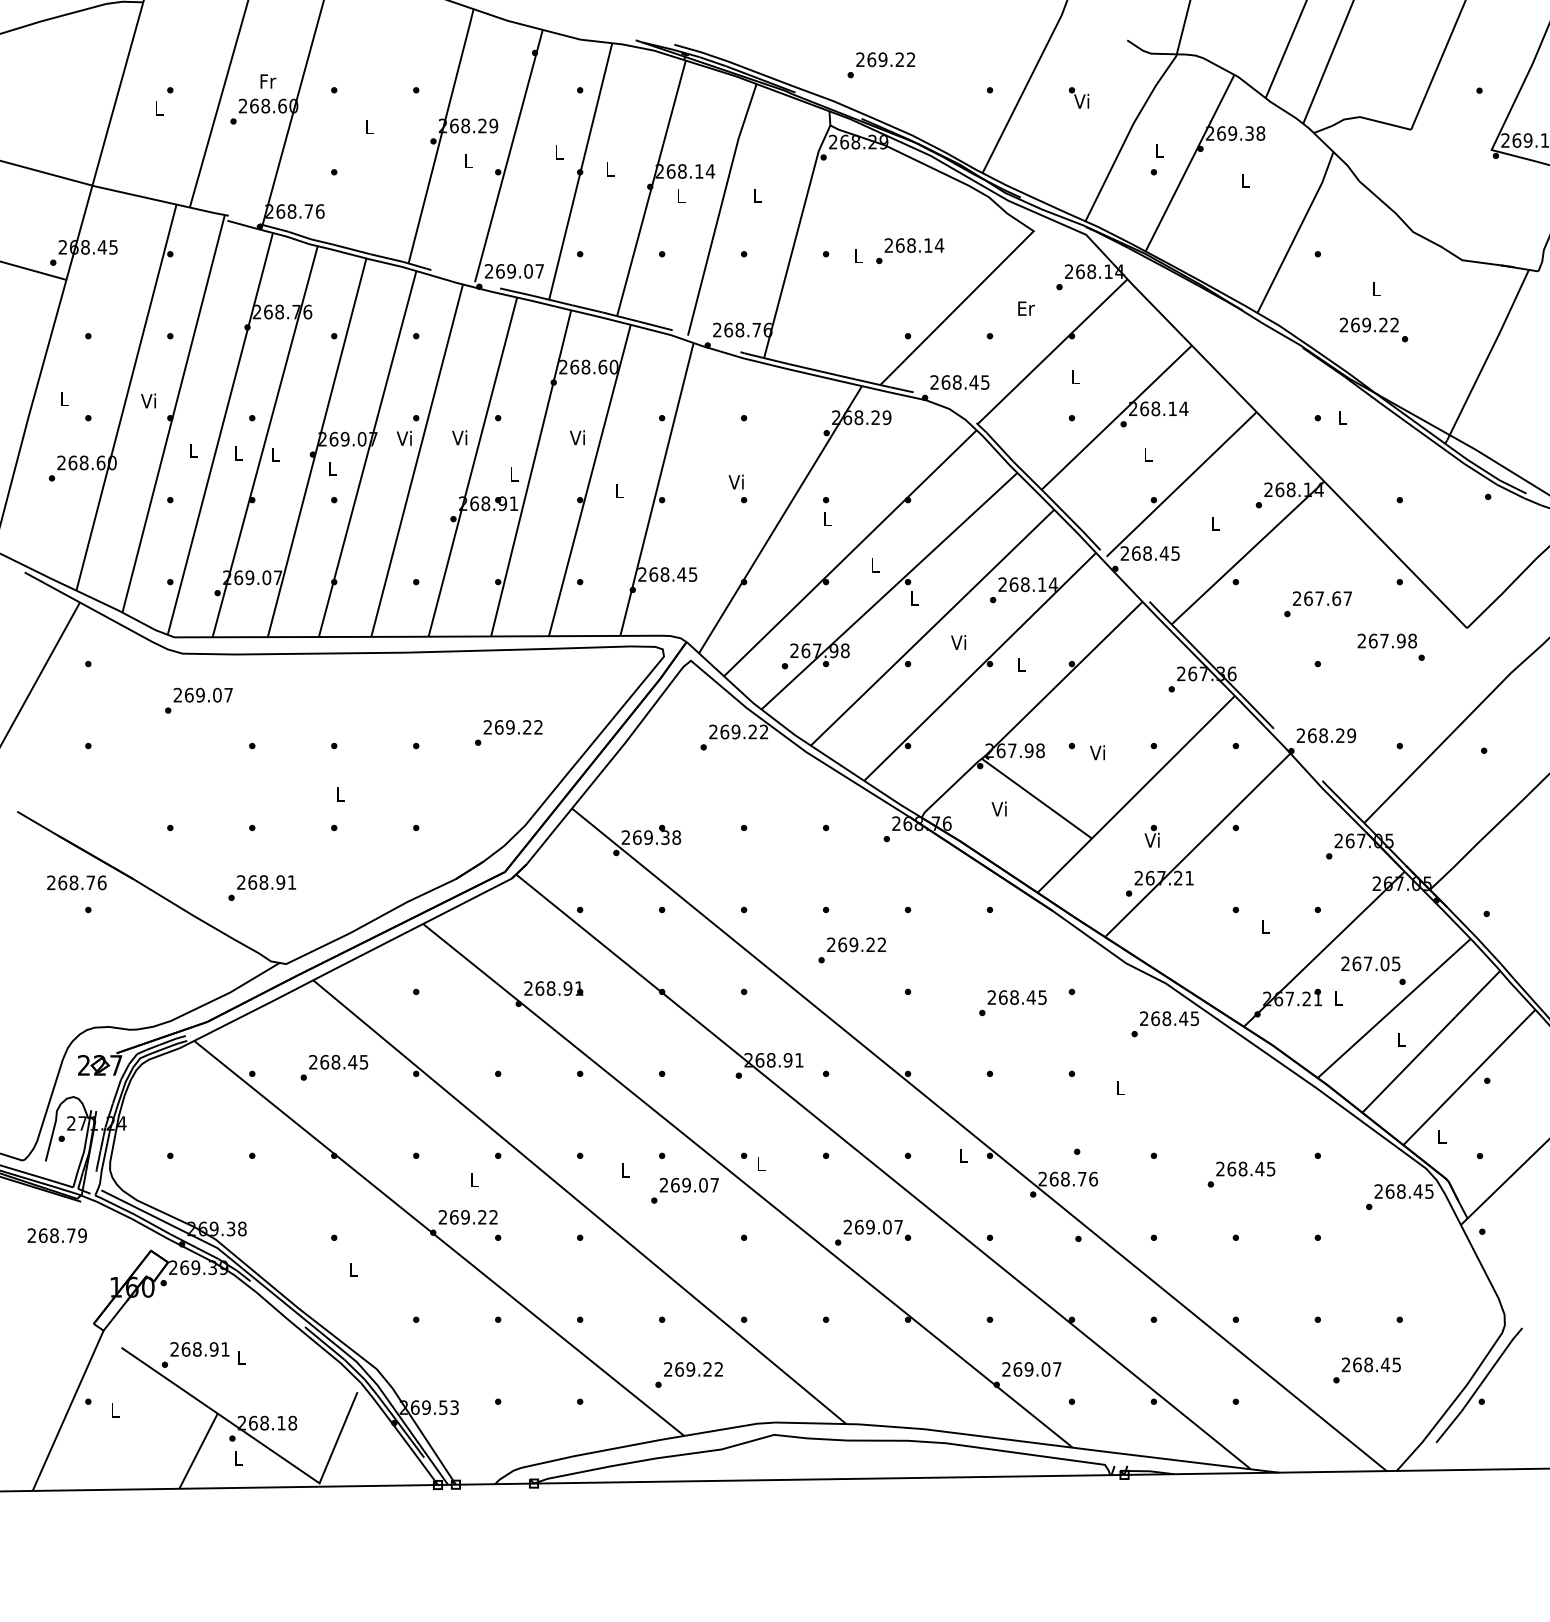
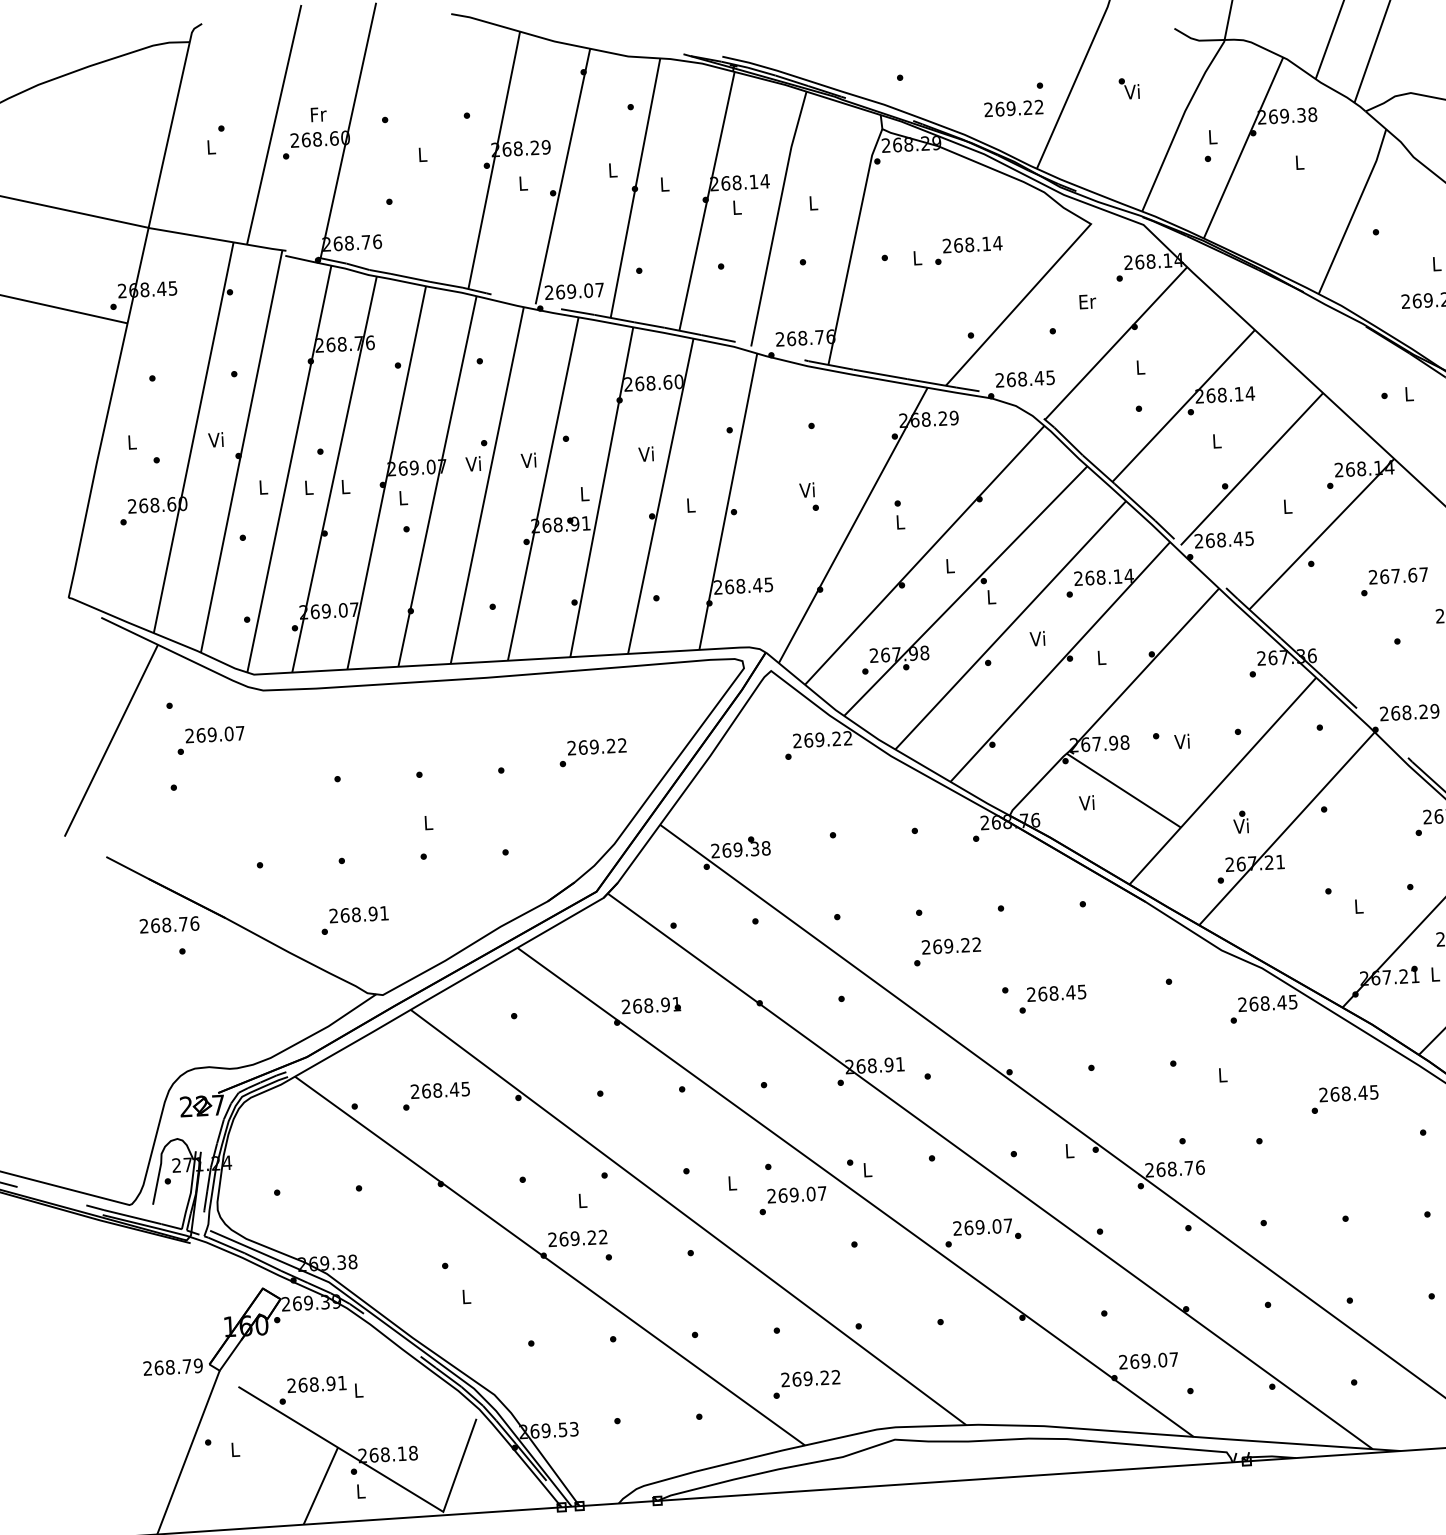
text: (885, 59) -> (1013, 108), moved
text: (198, 700) -> (210, 740), moved
text: (1012, 1003) -> (1052, 999), moved
text: (1241, 1174) -> (1344, 1099), moved
text: (56, 1235) -> (172, 1367), moved

